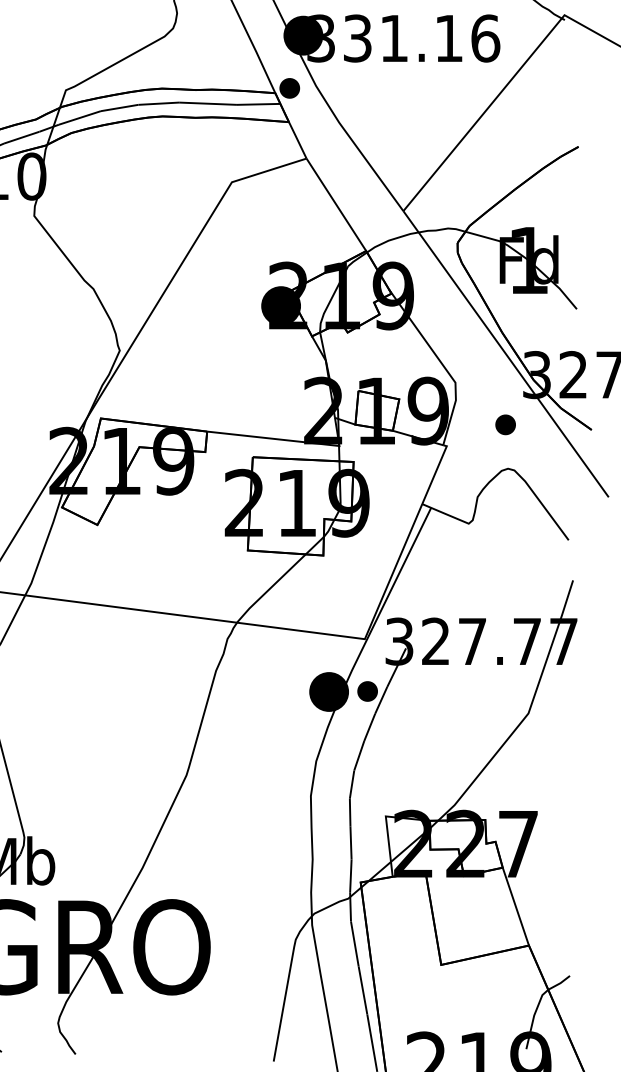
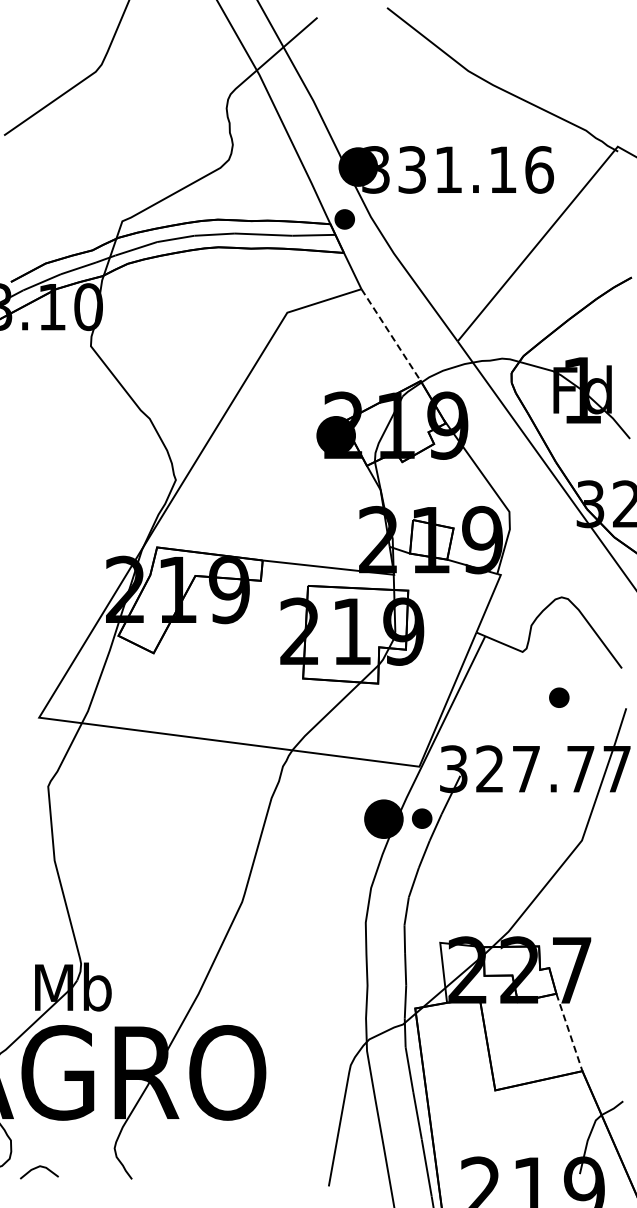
line: (336, 205) -> (391, 335), solid -> dashed
part: (505, 424) -> (559, 697), moved
line: (515, 906) -> (569, 1032), solid -> dashed

